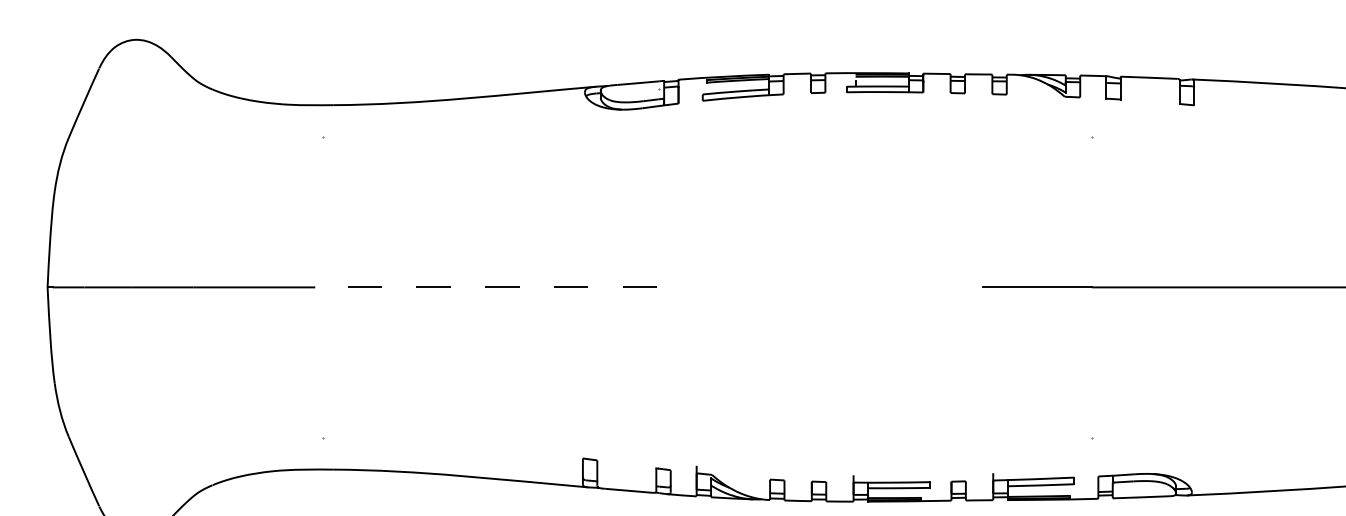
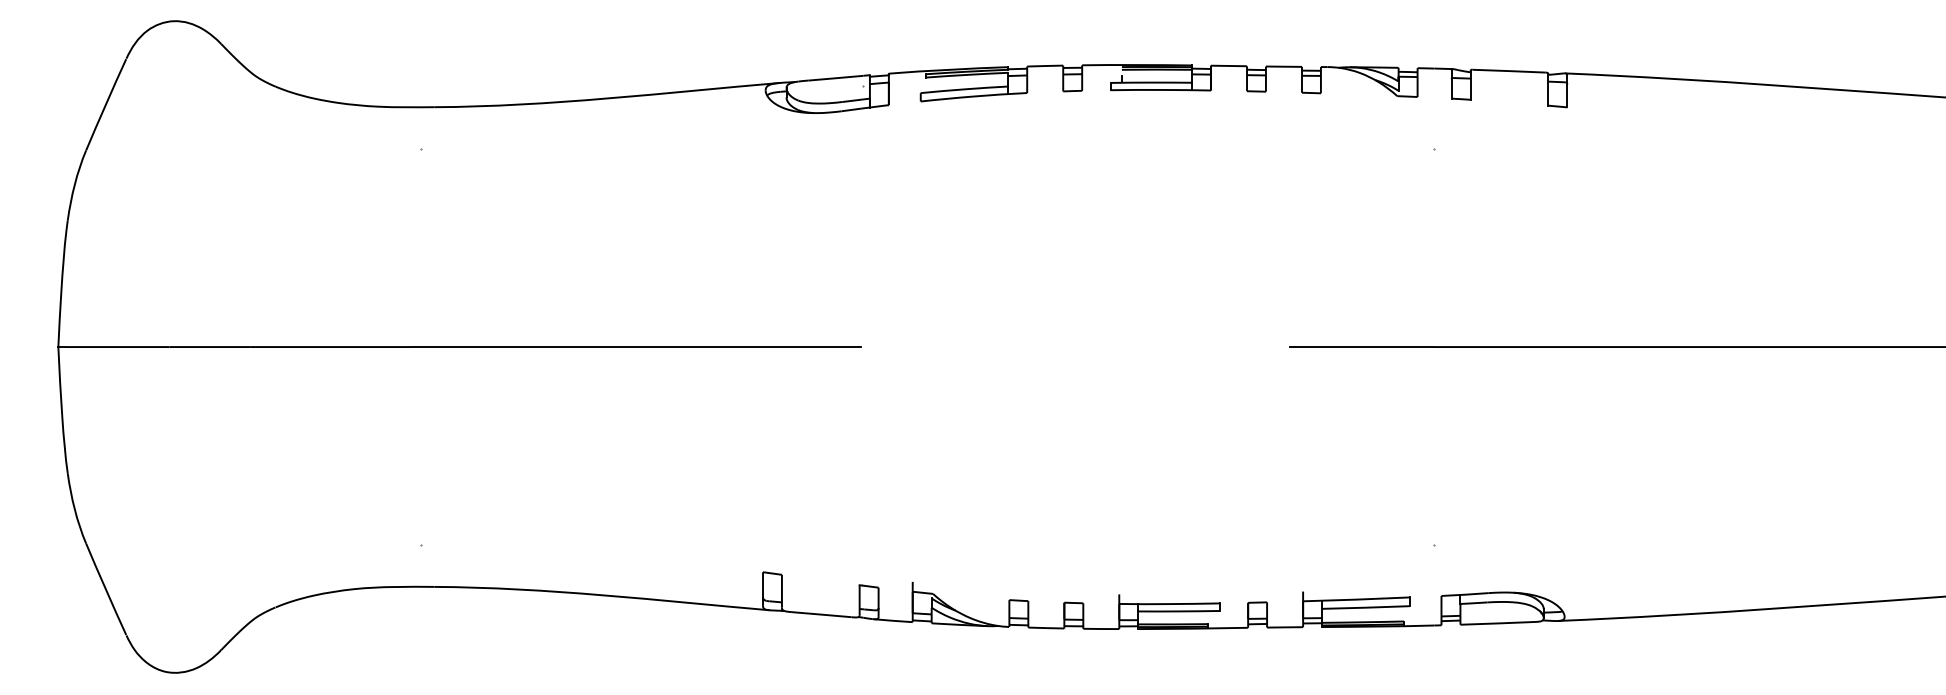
line: (486, 287) -> (635, 347), dashed -> solid

